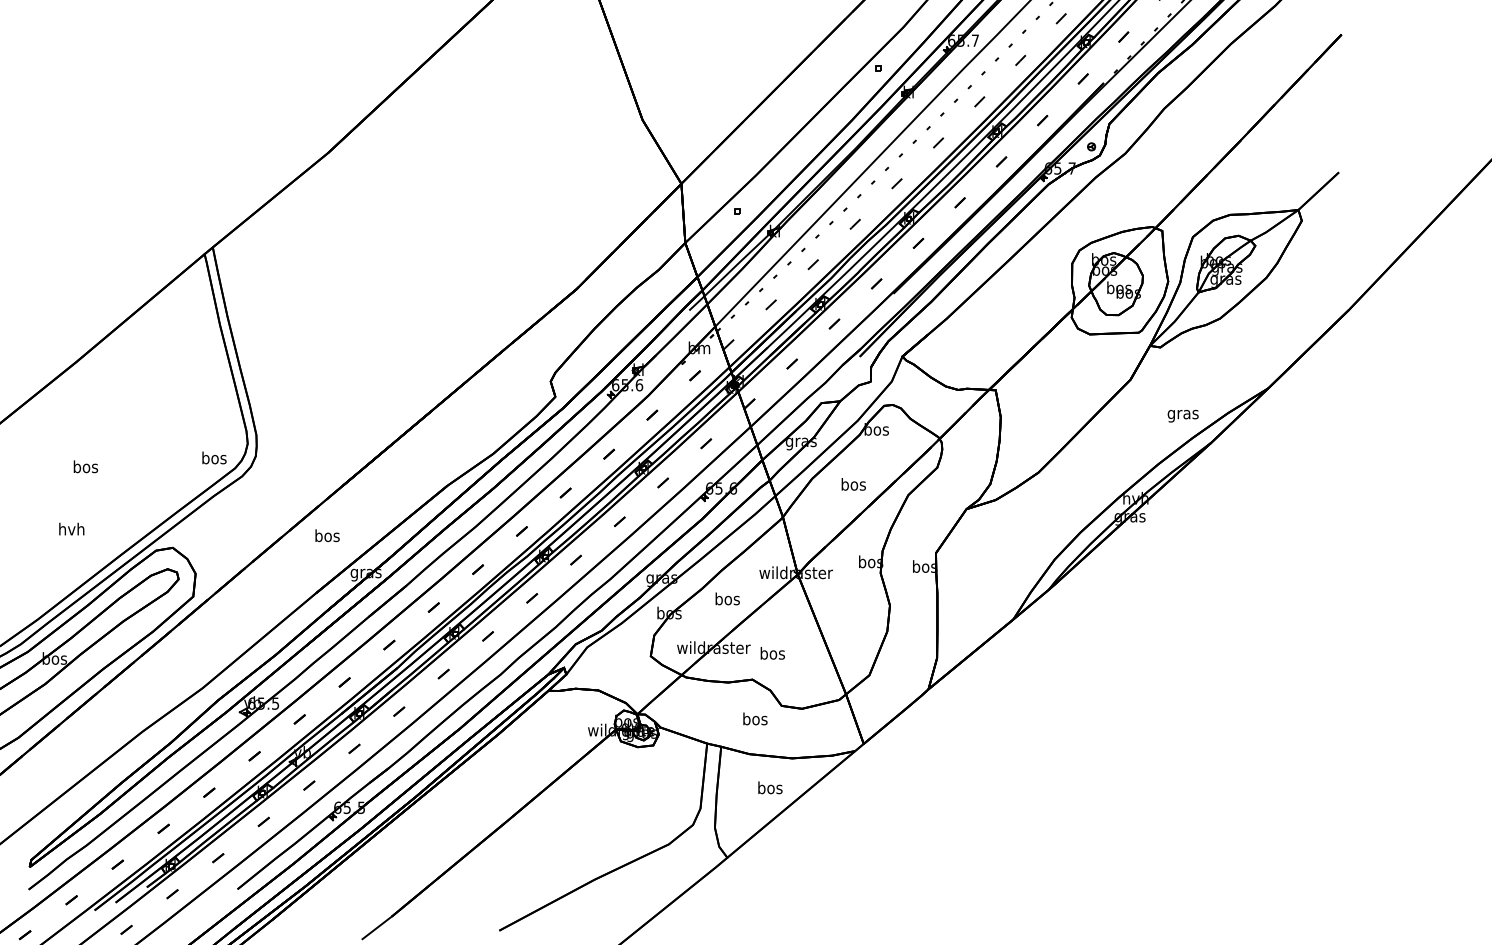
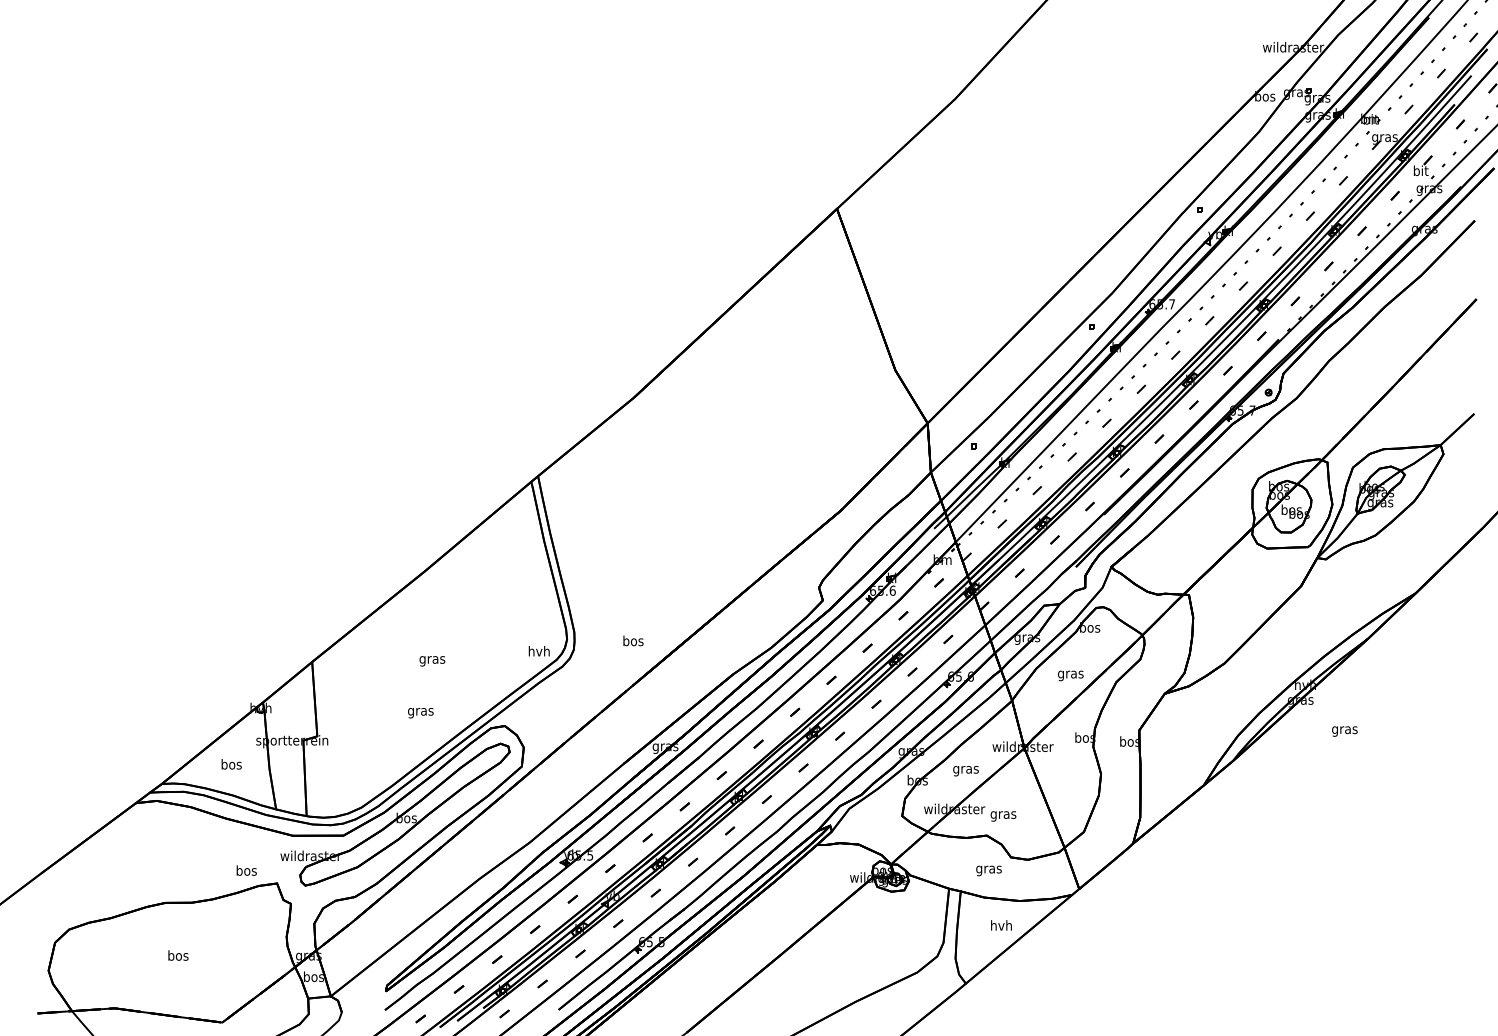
text: (1182, 416) -> (1344, 731), moved
text: (213, 458) -> (538, 651), bos -> hvh
text: (85, 467) -> (432, 659), bos -> gras
text: (853, 485) -> (1070, 674), bos -> gras
text: (71, 530) -> (420, 711), hvh -> gras
text: (327, 535) -> (633, 640), moved
text: (726, 600) -> (965, 769), bos -> gras
text: (772, 654) -> (1003, 814), bos -> gras
text: (754, 720) -> (988, 869), bos -> gras
text: (770, 787) -> (1001, 925), bos -> hvh

